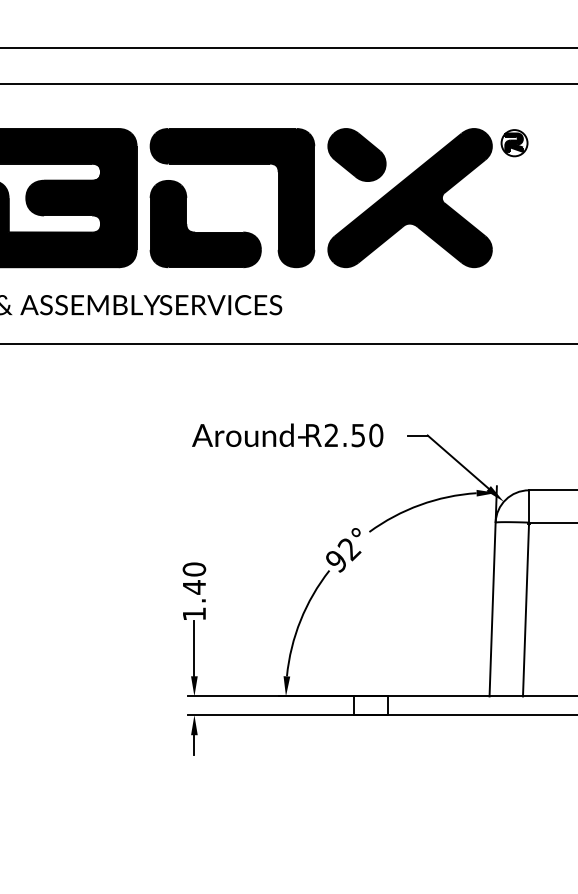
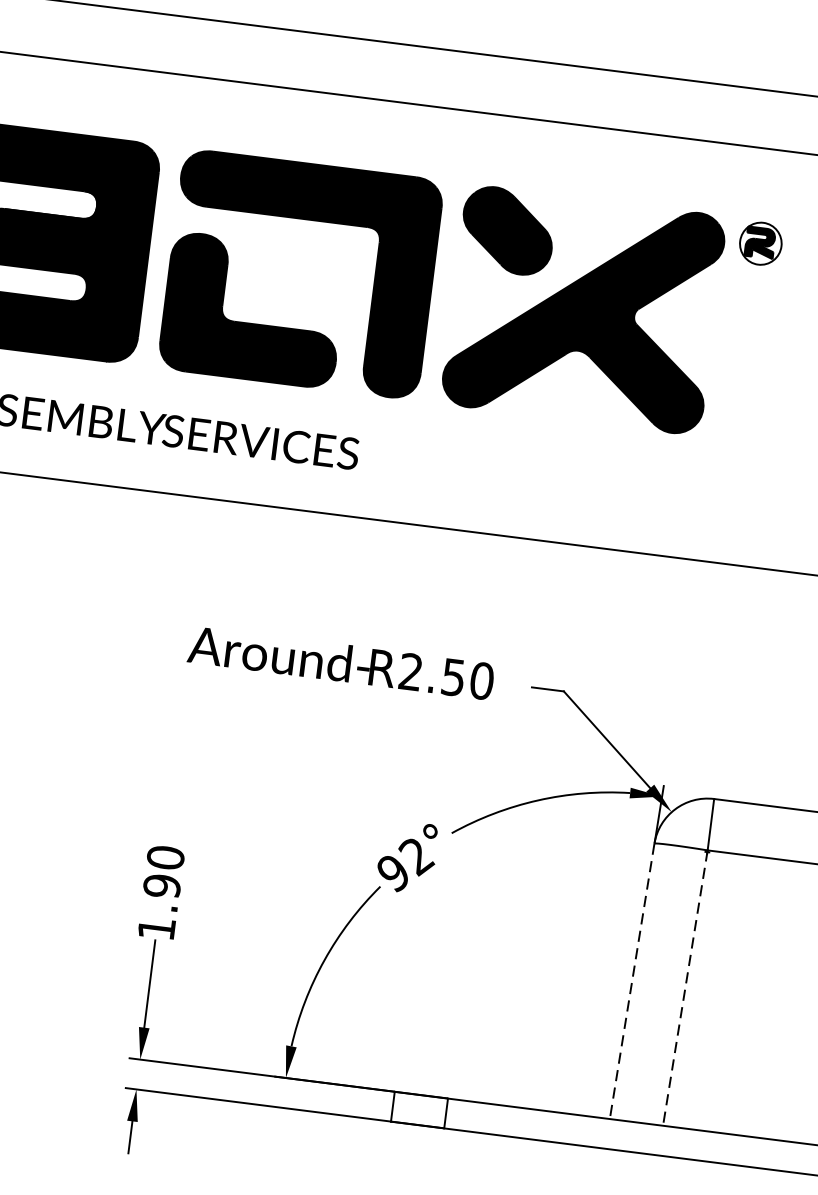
text: (194, 587) -> (162, 886), 1.40 -> 1.90
line: (492, 609) -> (632, 981), solid -> dashed
line: (526, 609) -> (686, 988), solid -> dashed

